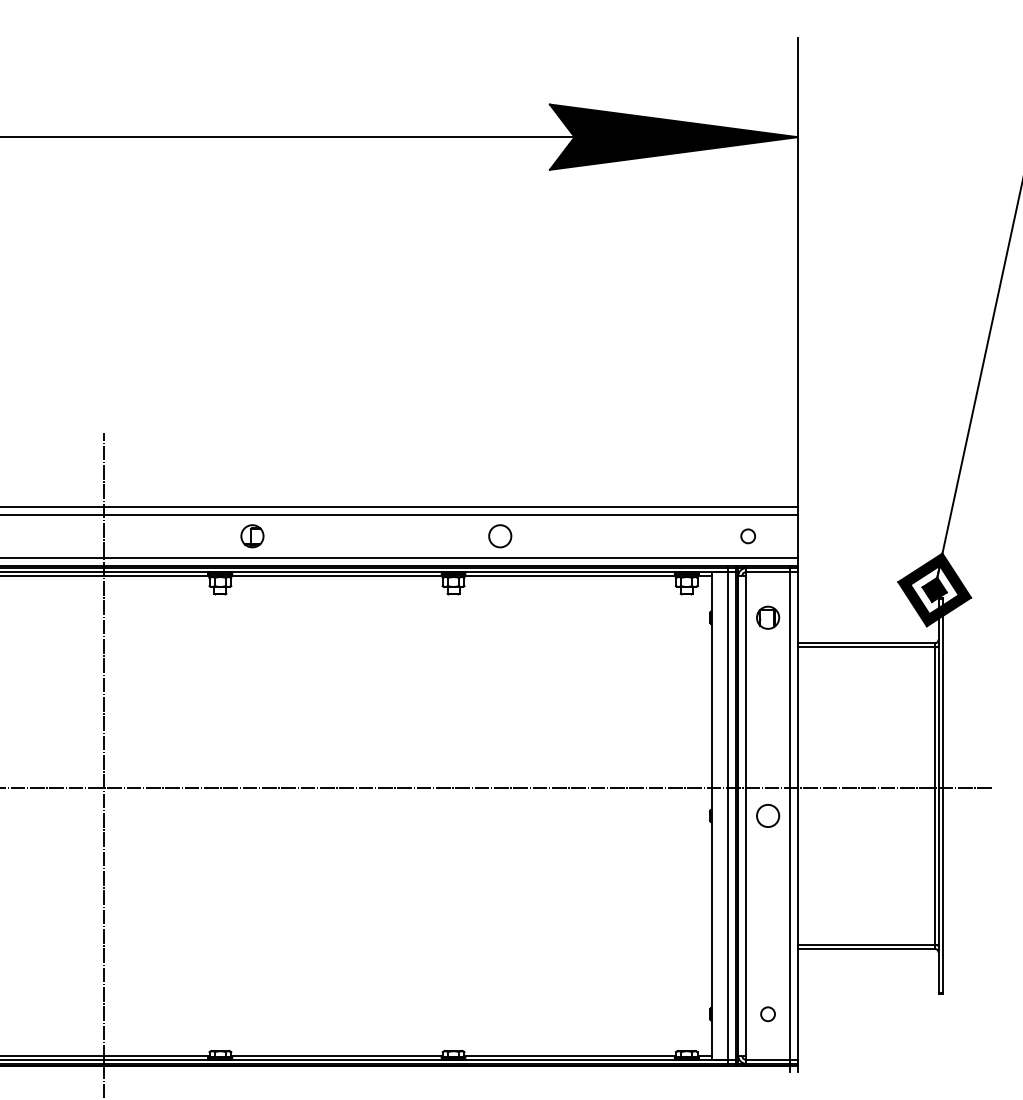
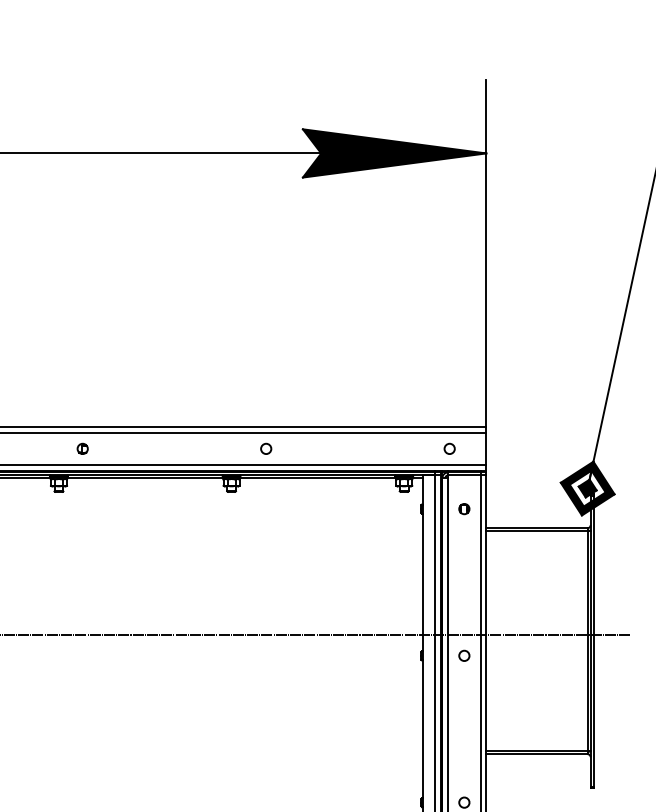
part: (252, 536) -> (82, 449), size x0.62
circle: (500, 536) -> (266, 449), size x0.62
part: (767, 617) -> (463, 508), size x0.62
circle: (767, 815) -> (463, 655), size x0.62

